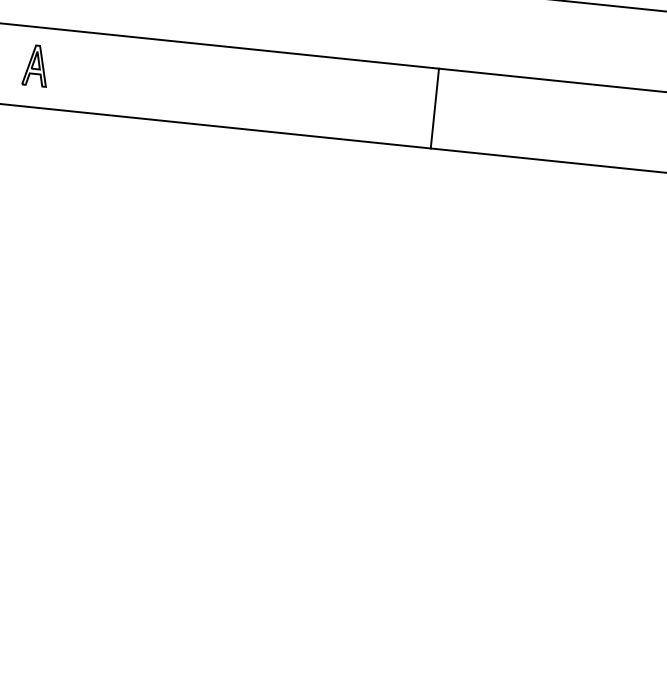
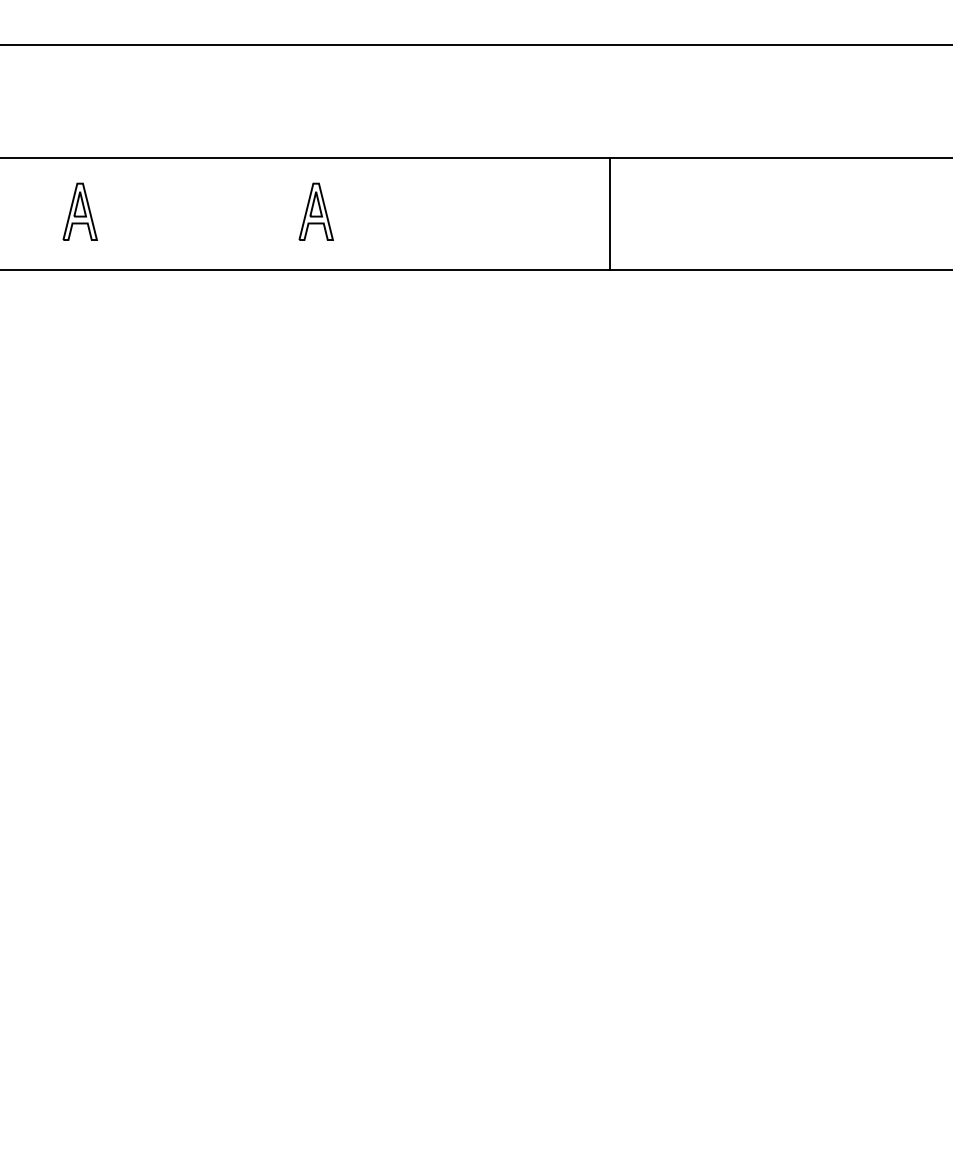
part: (203, 82) -> (315, 211), added
line: (434, 108) -> (610, 213), moved

